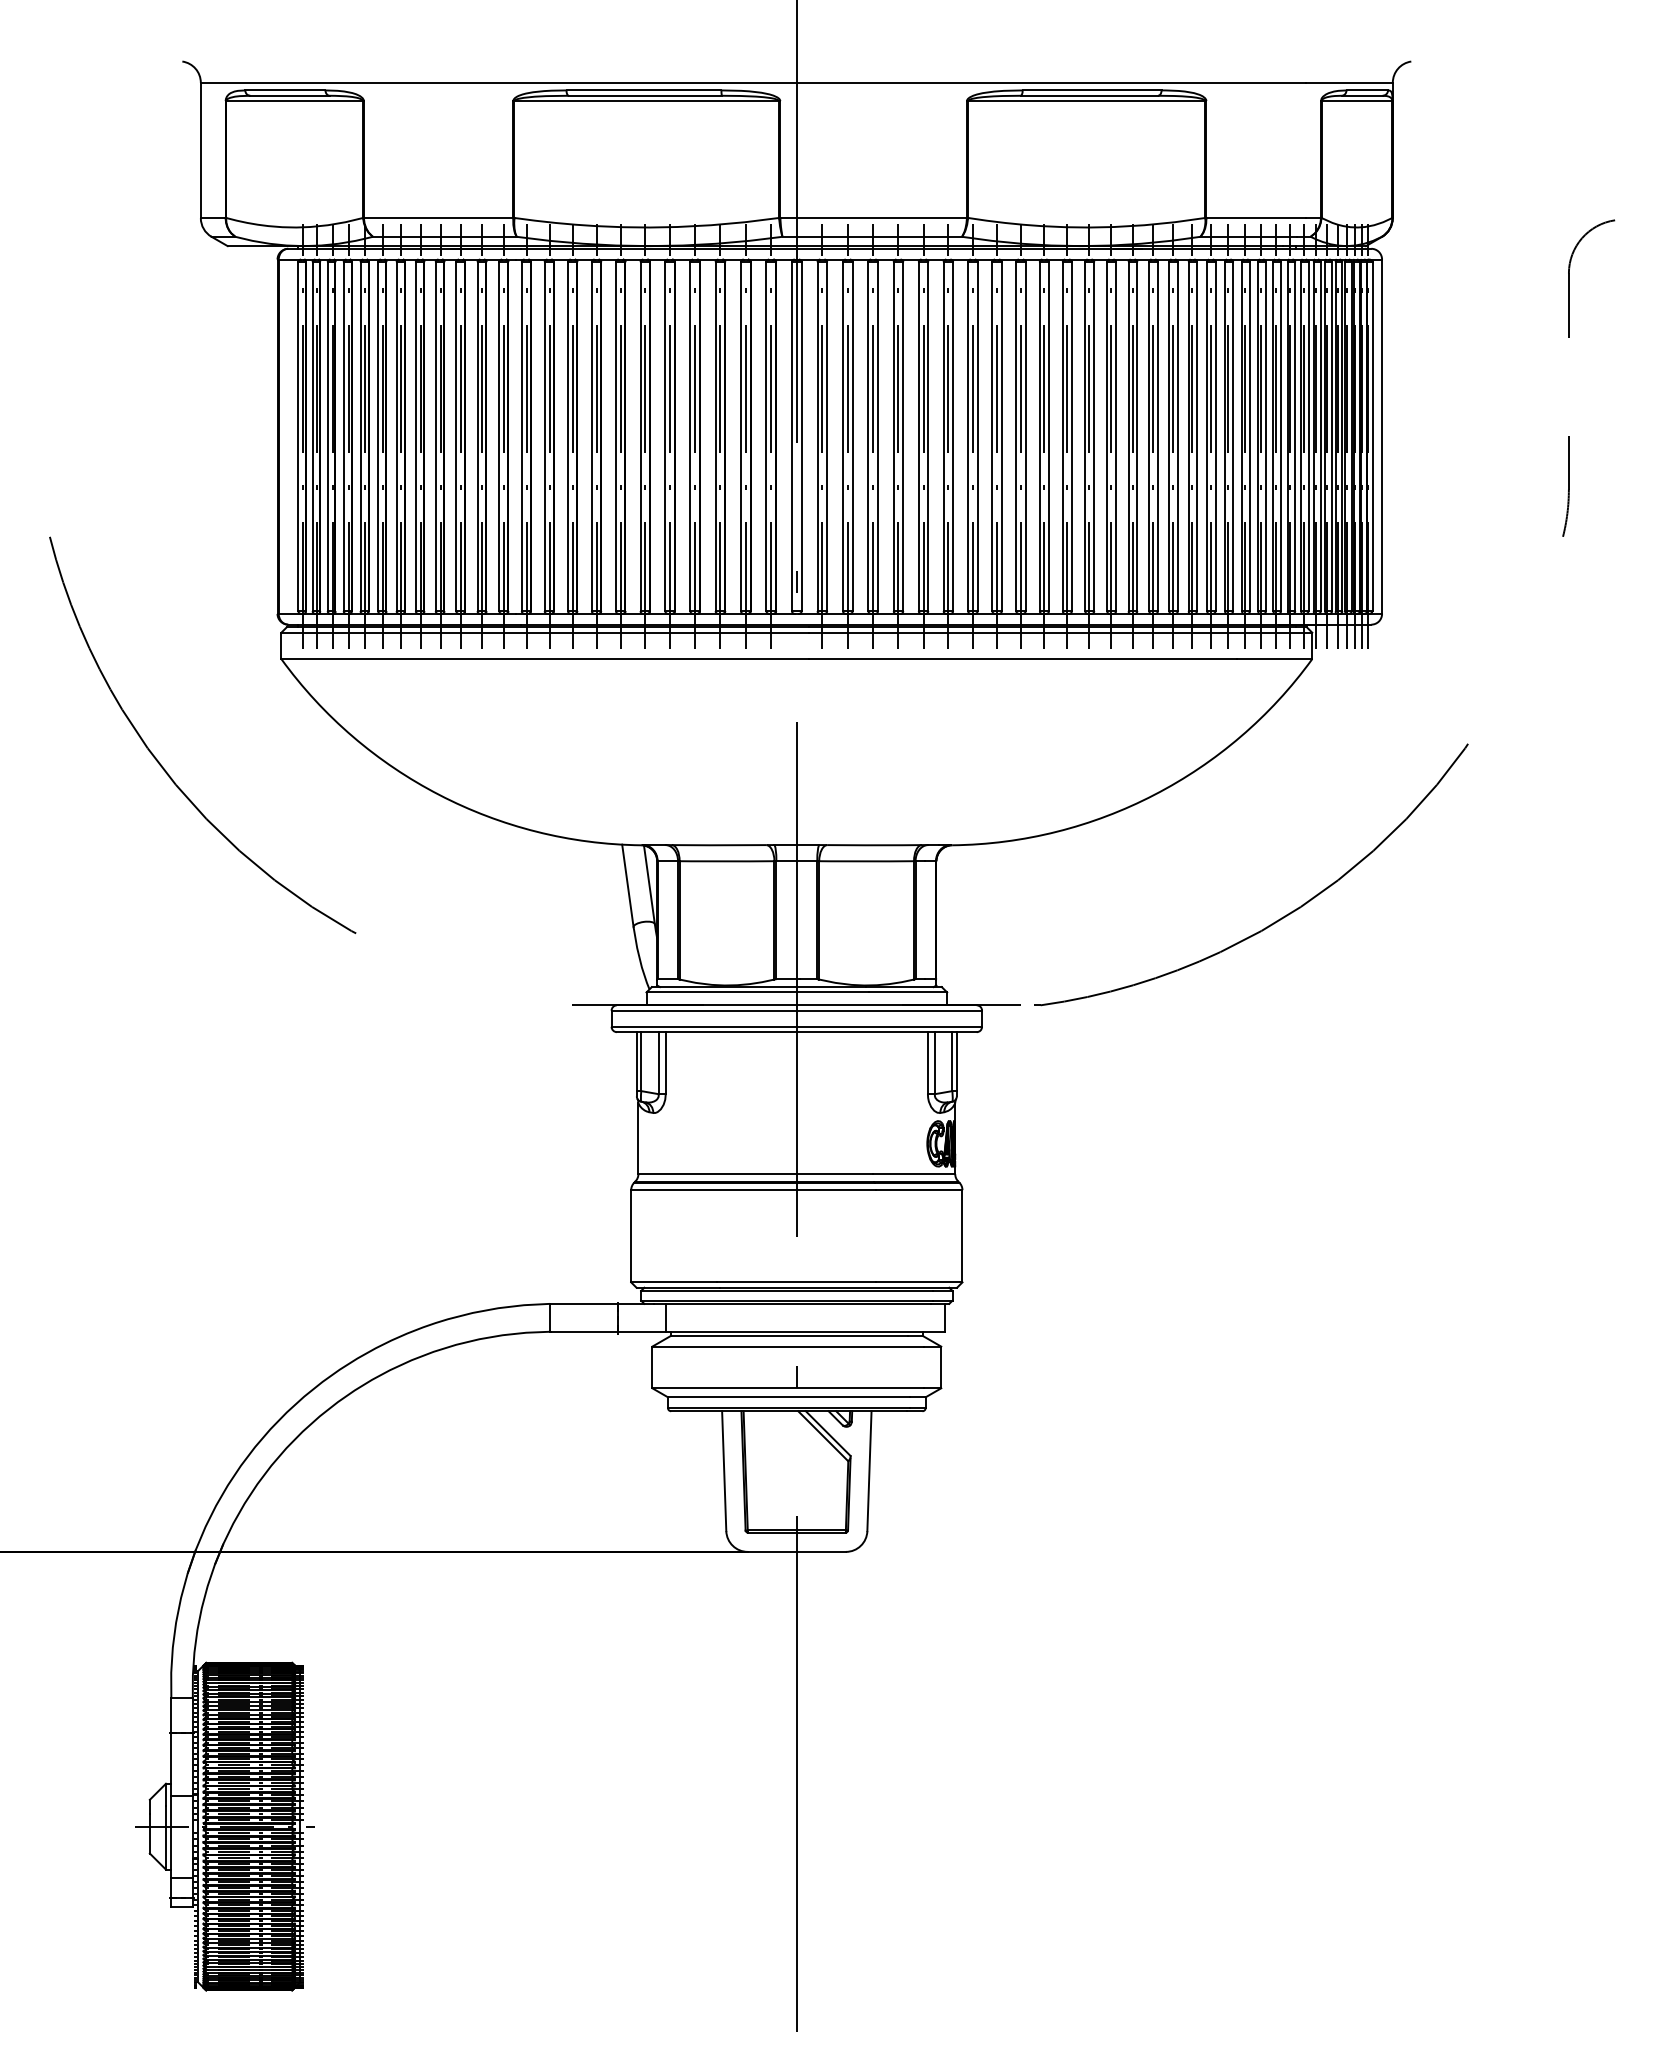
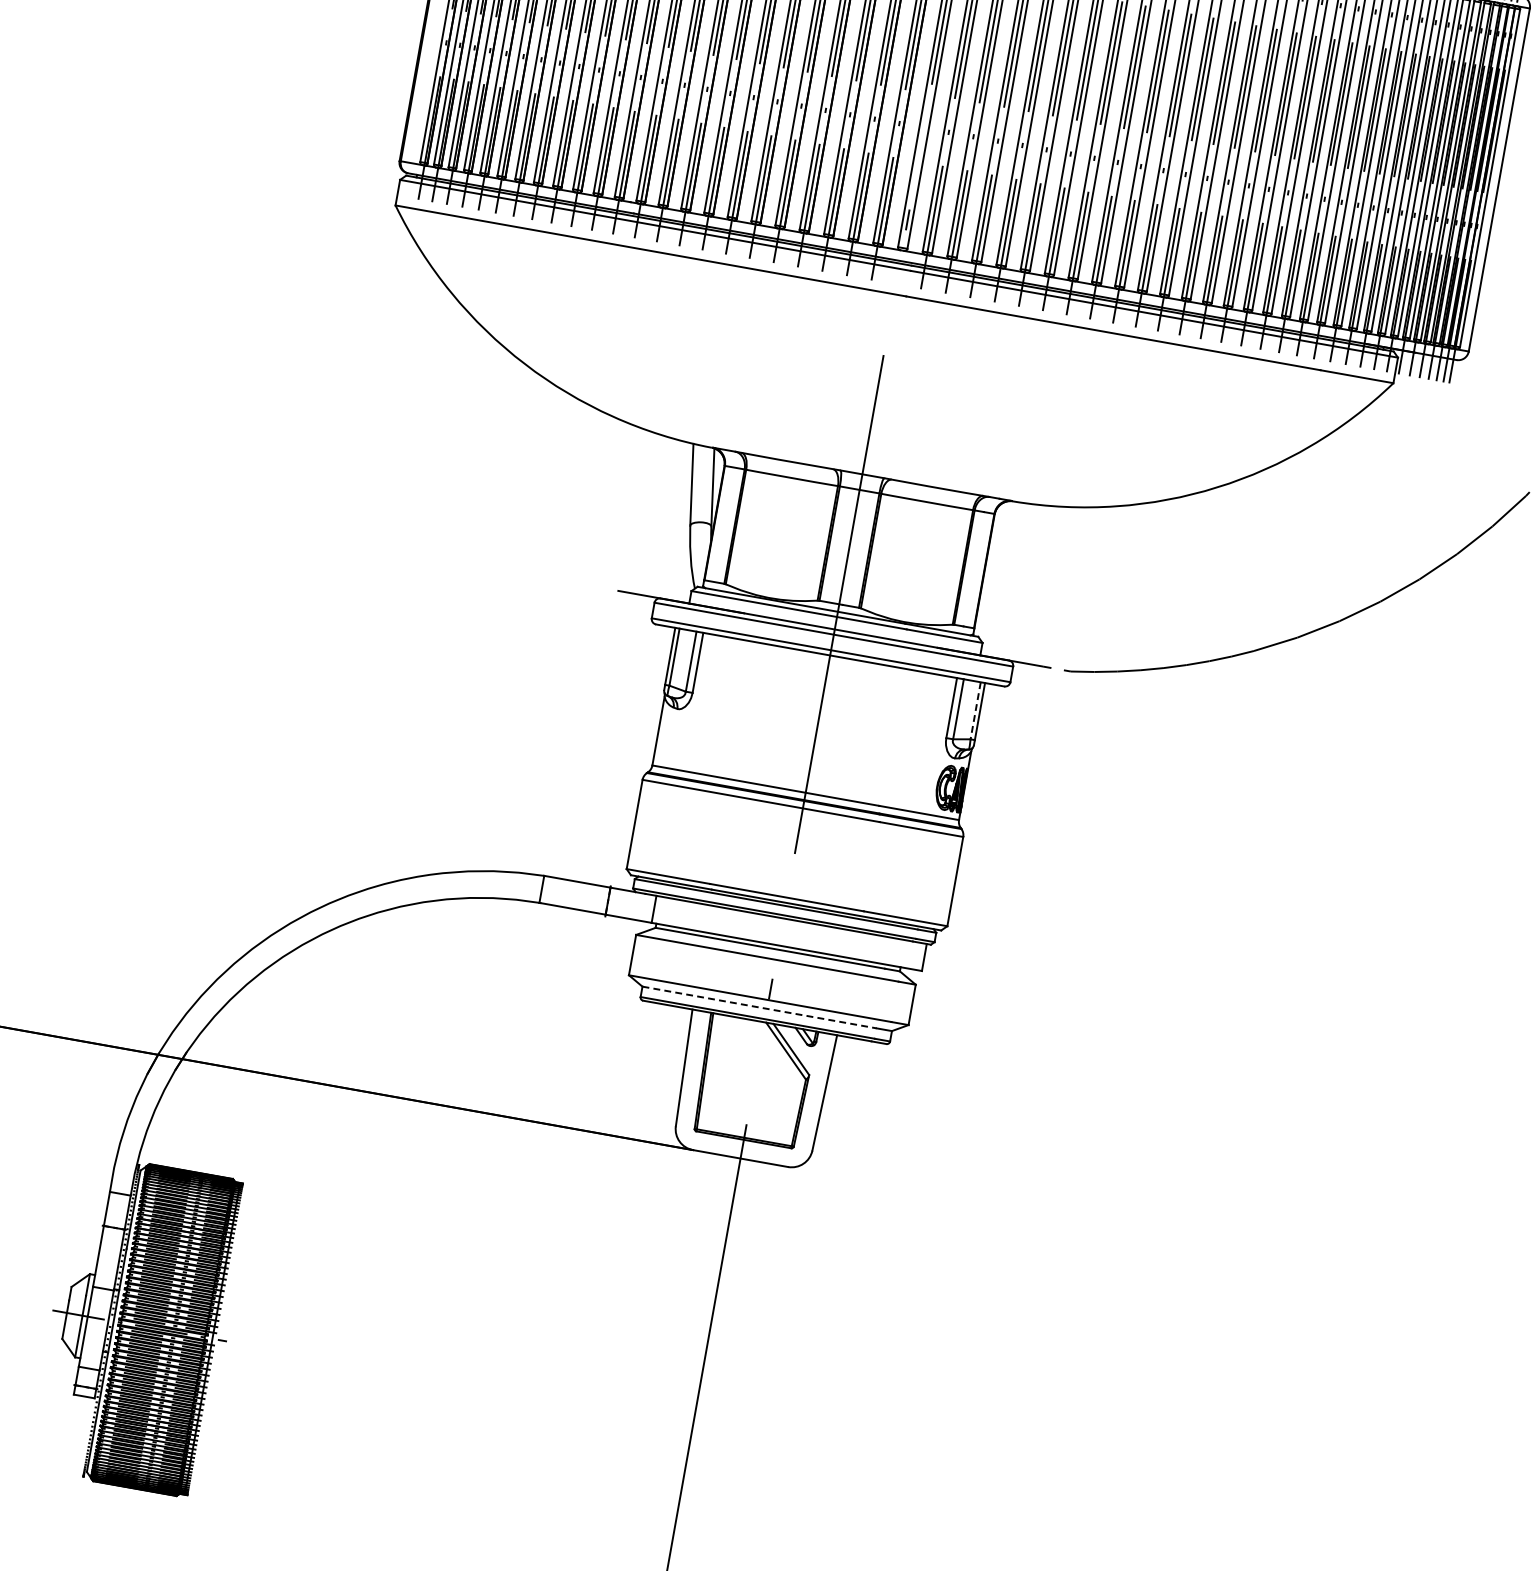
arc: (162, 765) -> (262, 287), removed
line: (952, 1062) -> (975, 711), solid -> dashed
line: (788, 1397) -> (759, 1007), solid -> dashed

